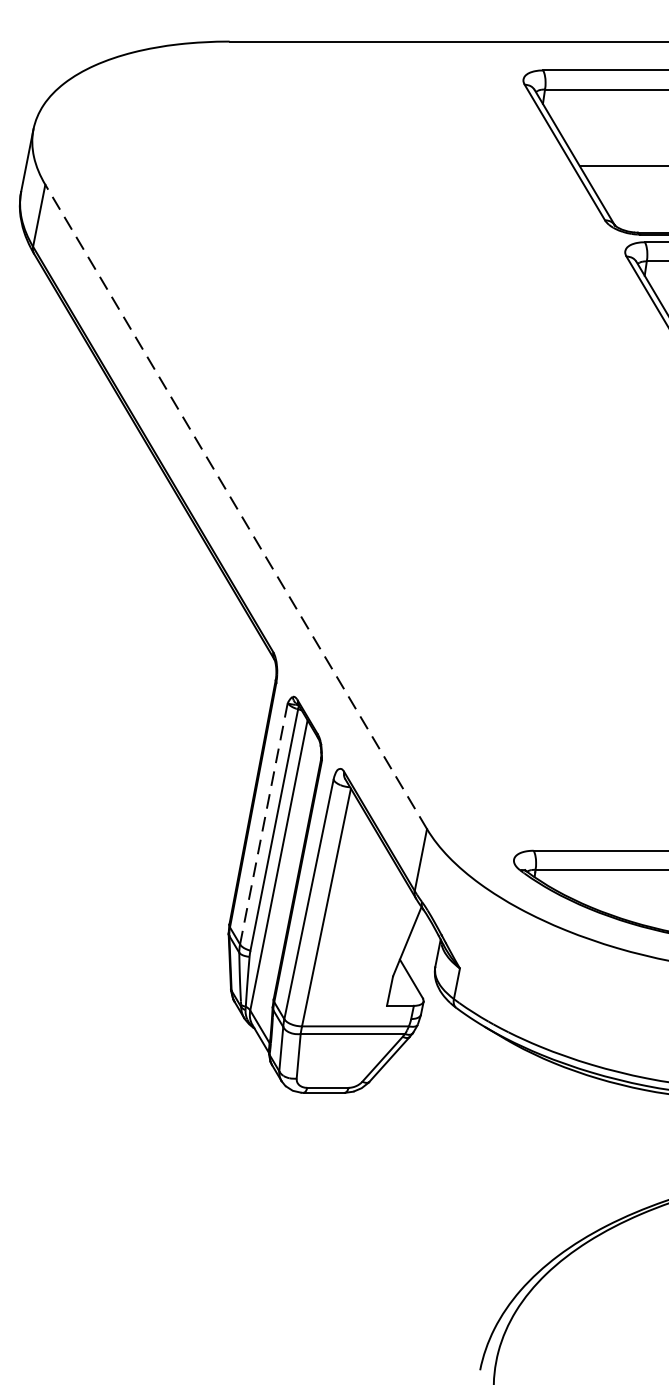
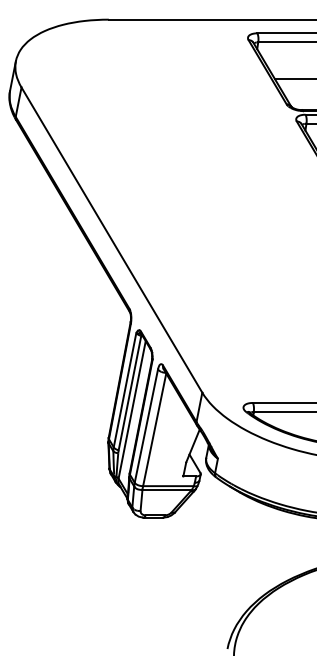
line: (235, 505) -> (111, 239), dashed -> solid
line: (262, 824) -> (124, 390), dashed -> solid

